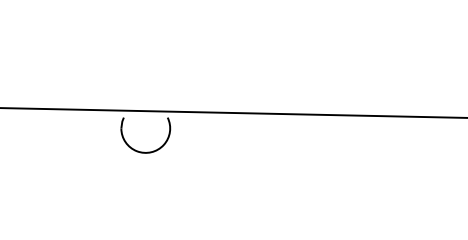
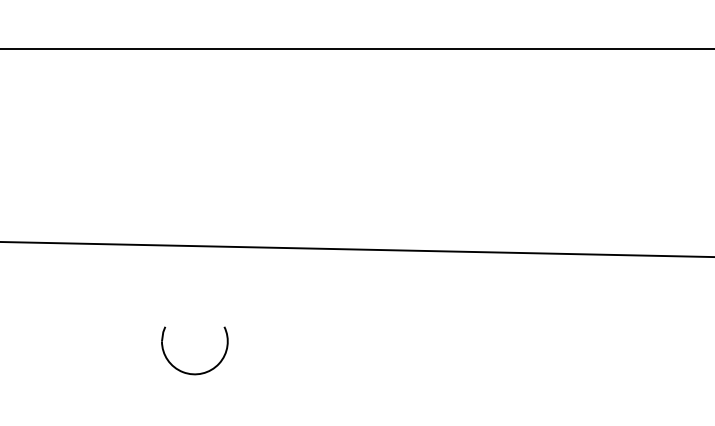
part: (141, 151) -> (188, 372), moved

